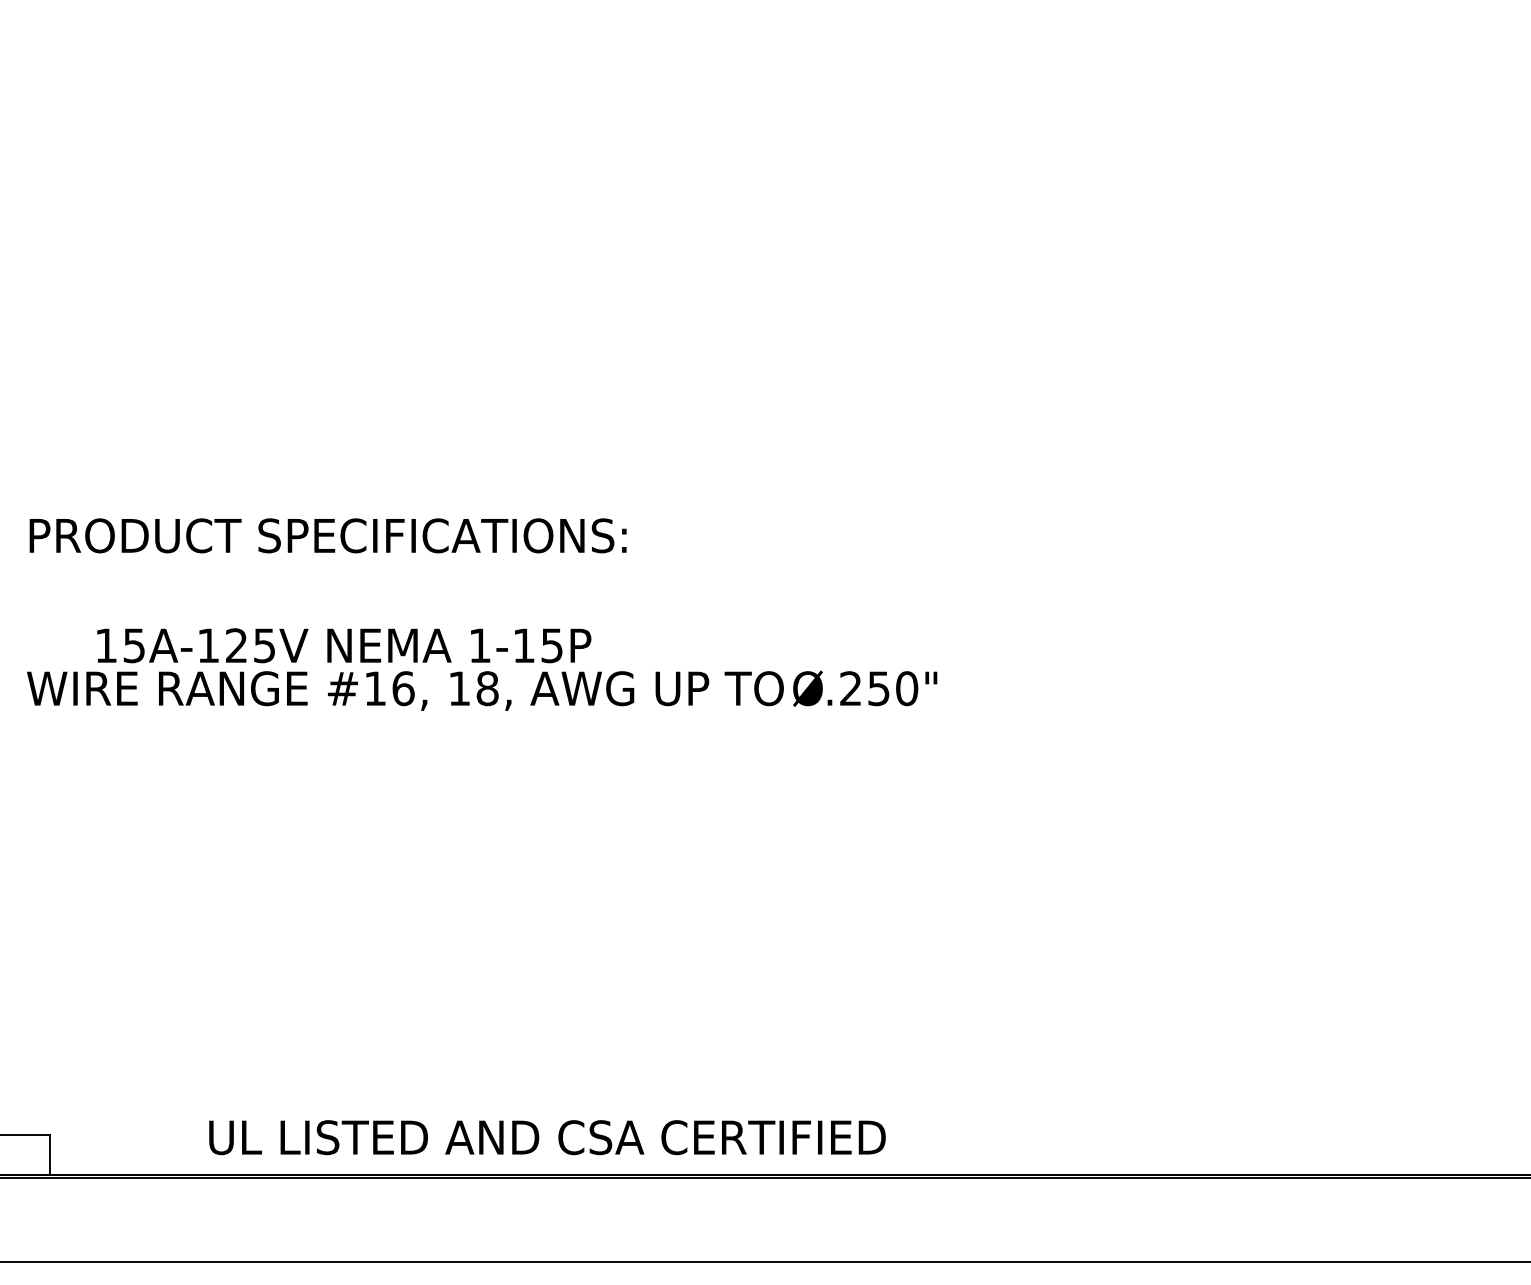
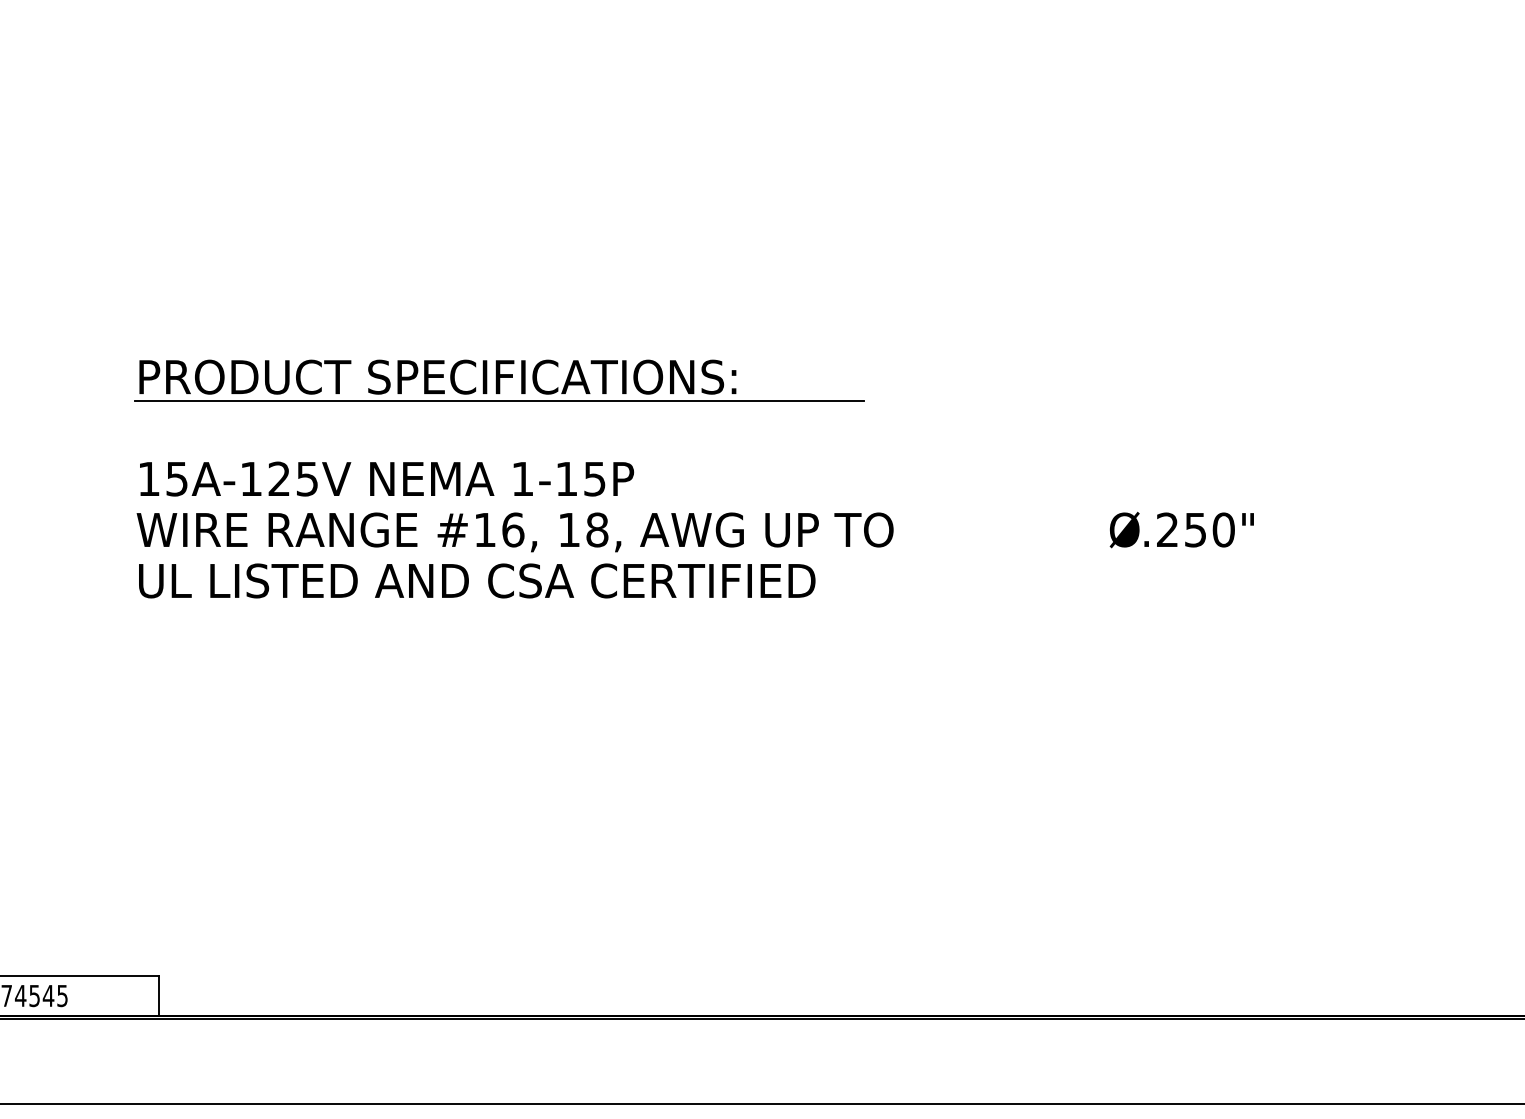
line: (389, 559) -> (499, 400), added
text: (344, 645) -> (387, 478), moved
text: (865, 688) -> (1182, 529), moved
text: (547, 1137) -> (477, 580), moved

